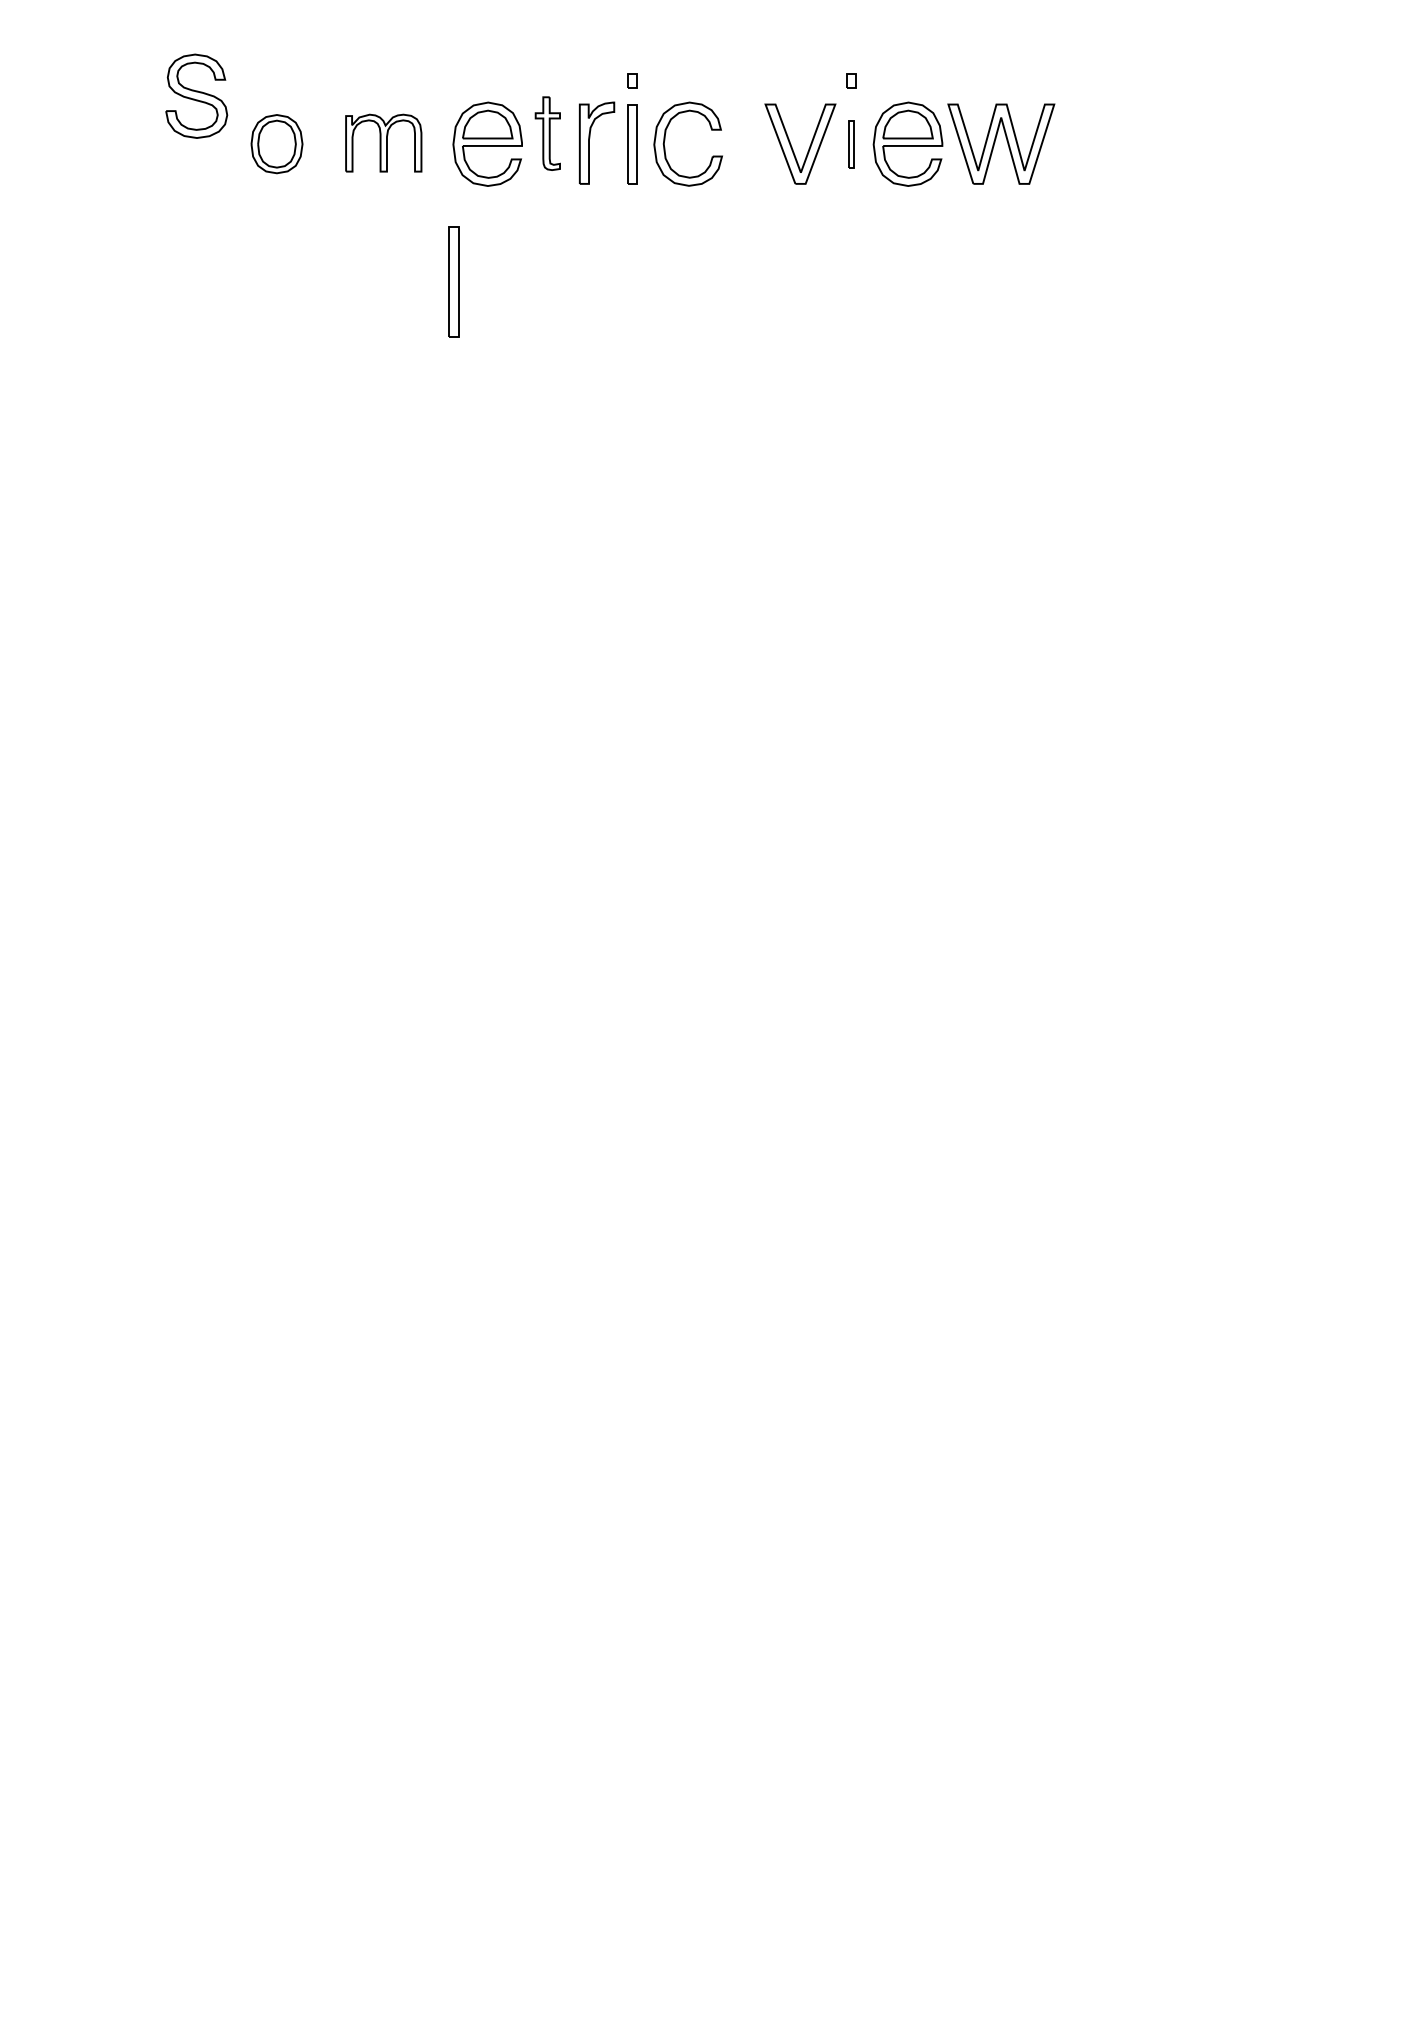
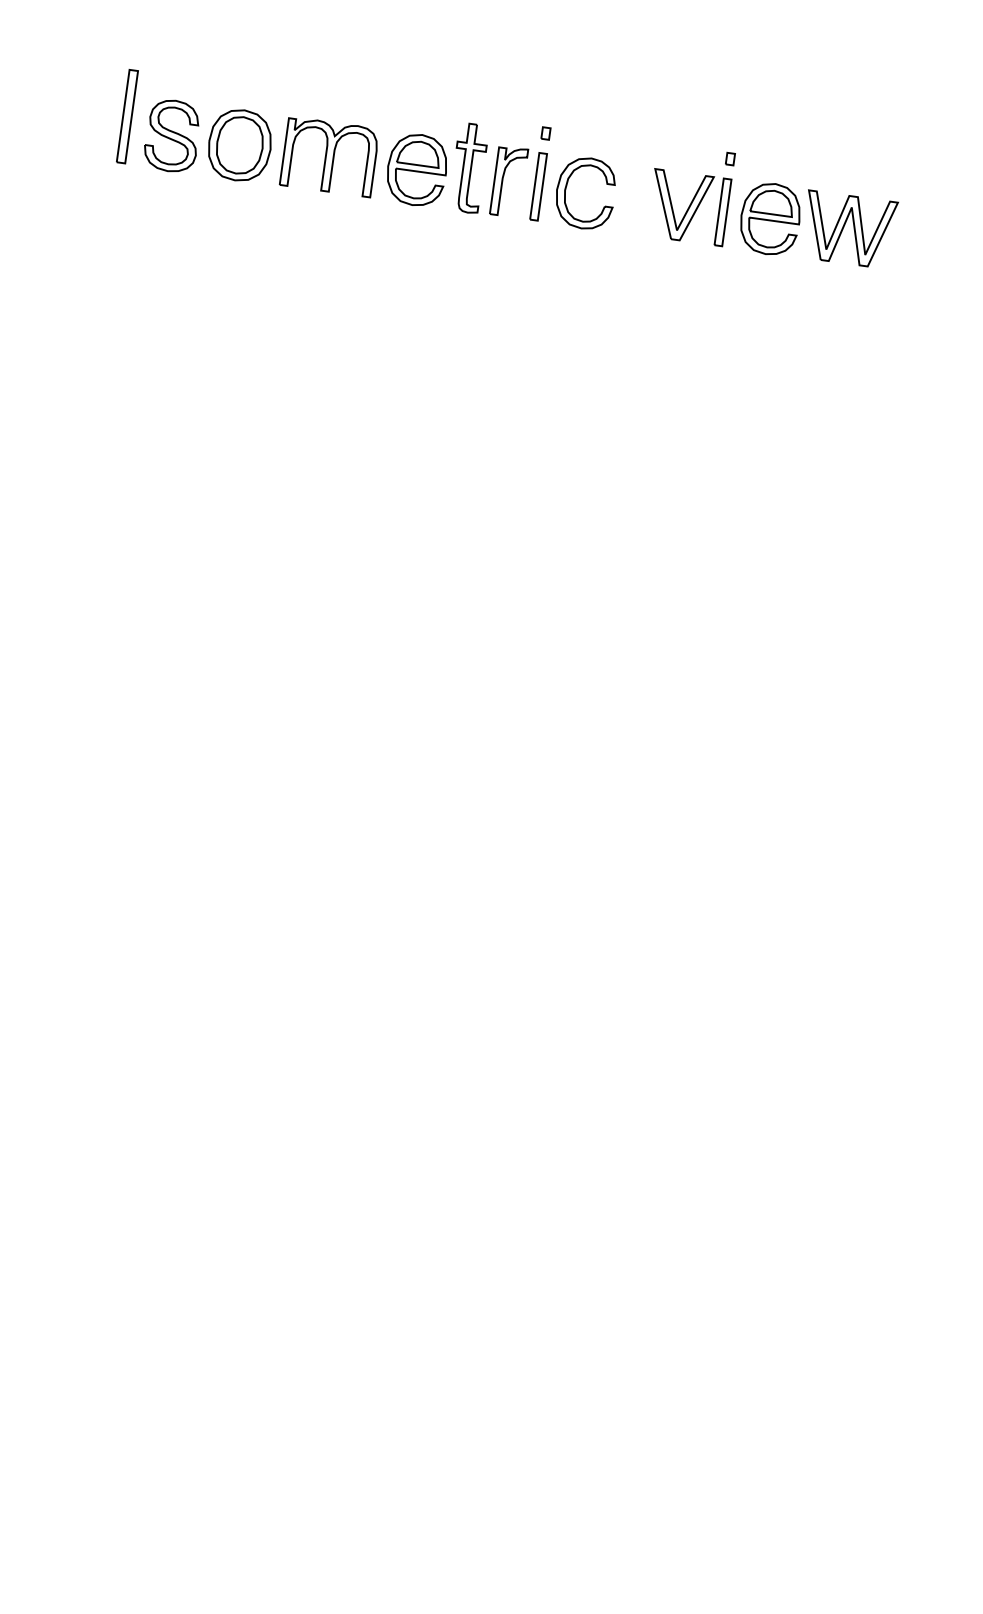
part: (196, 95) -> (172, 135), moved
part: (547, 133) -> (468, 167), size x1.43
part: (383, 142) -> (329, 156), size x1.43
part: (276, 143) -> (239, 144), size x1.43
part: (851, 144) -> (722, 212), size x1.67
part: (453, 281) -> (127, 116), moved

